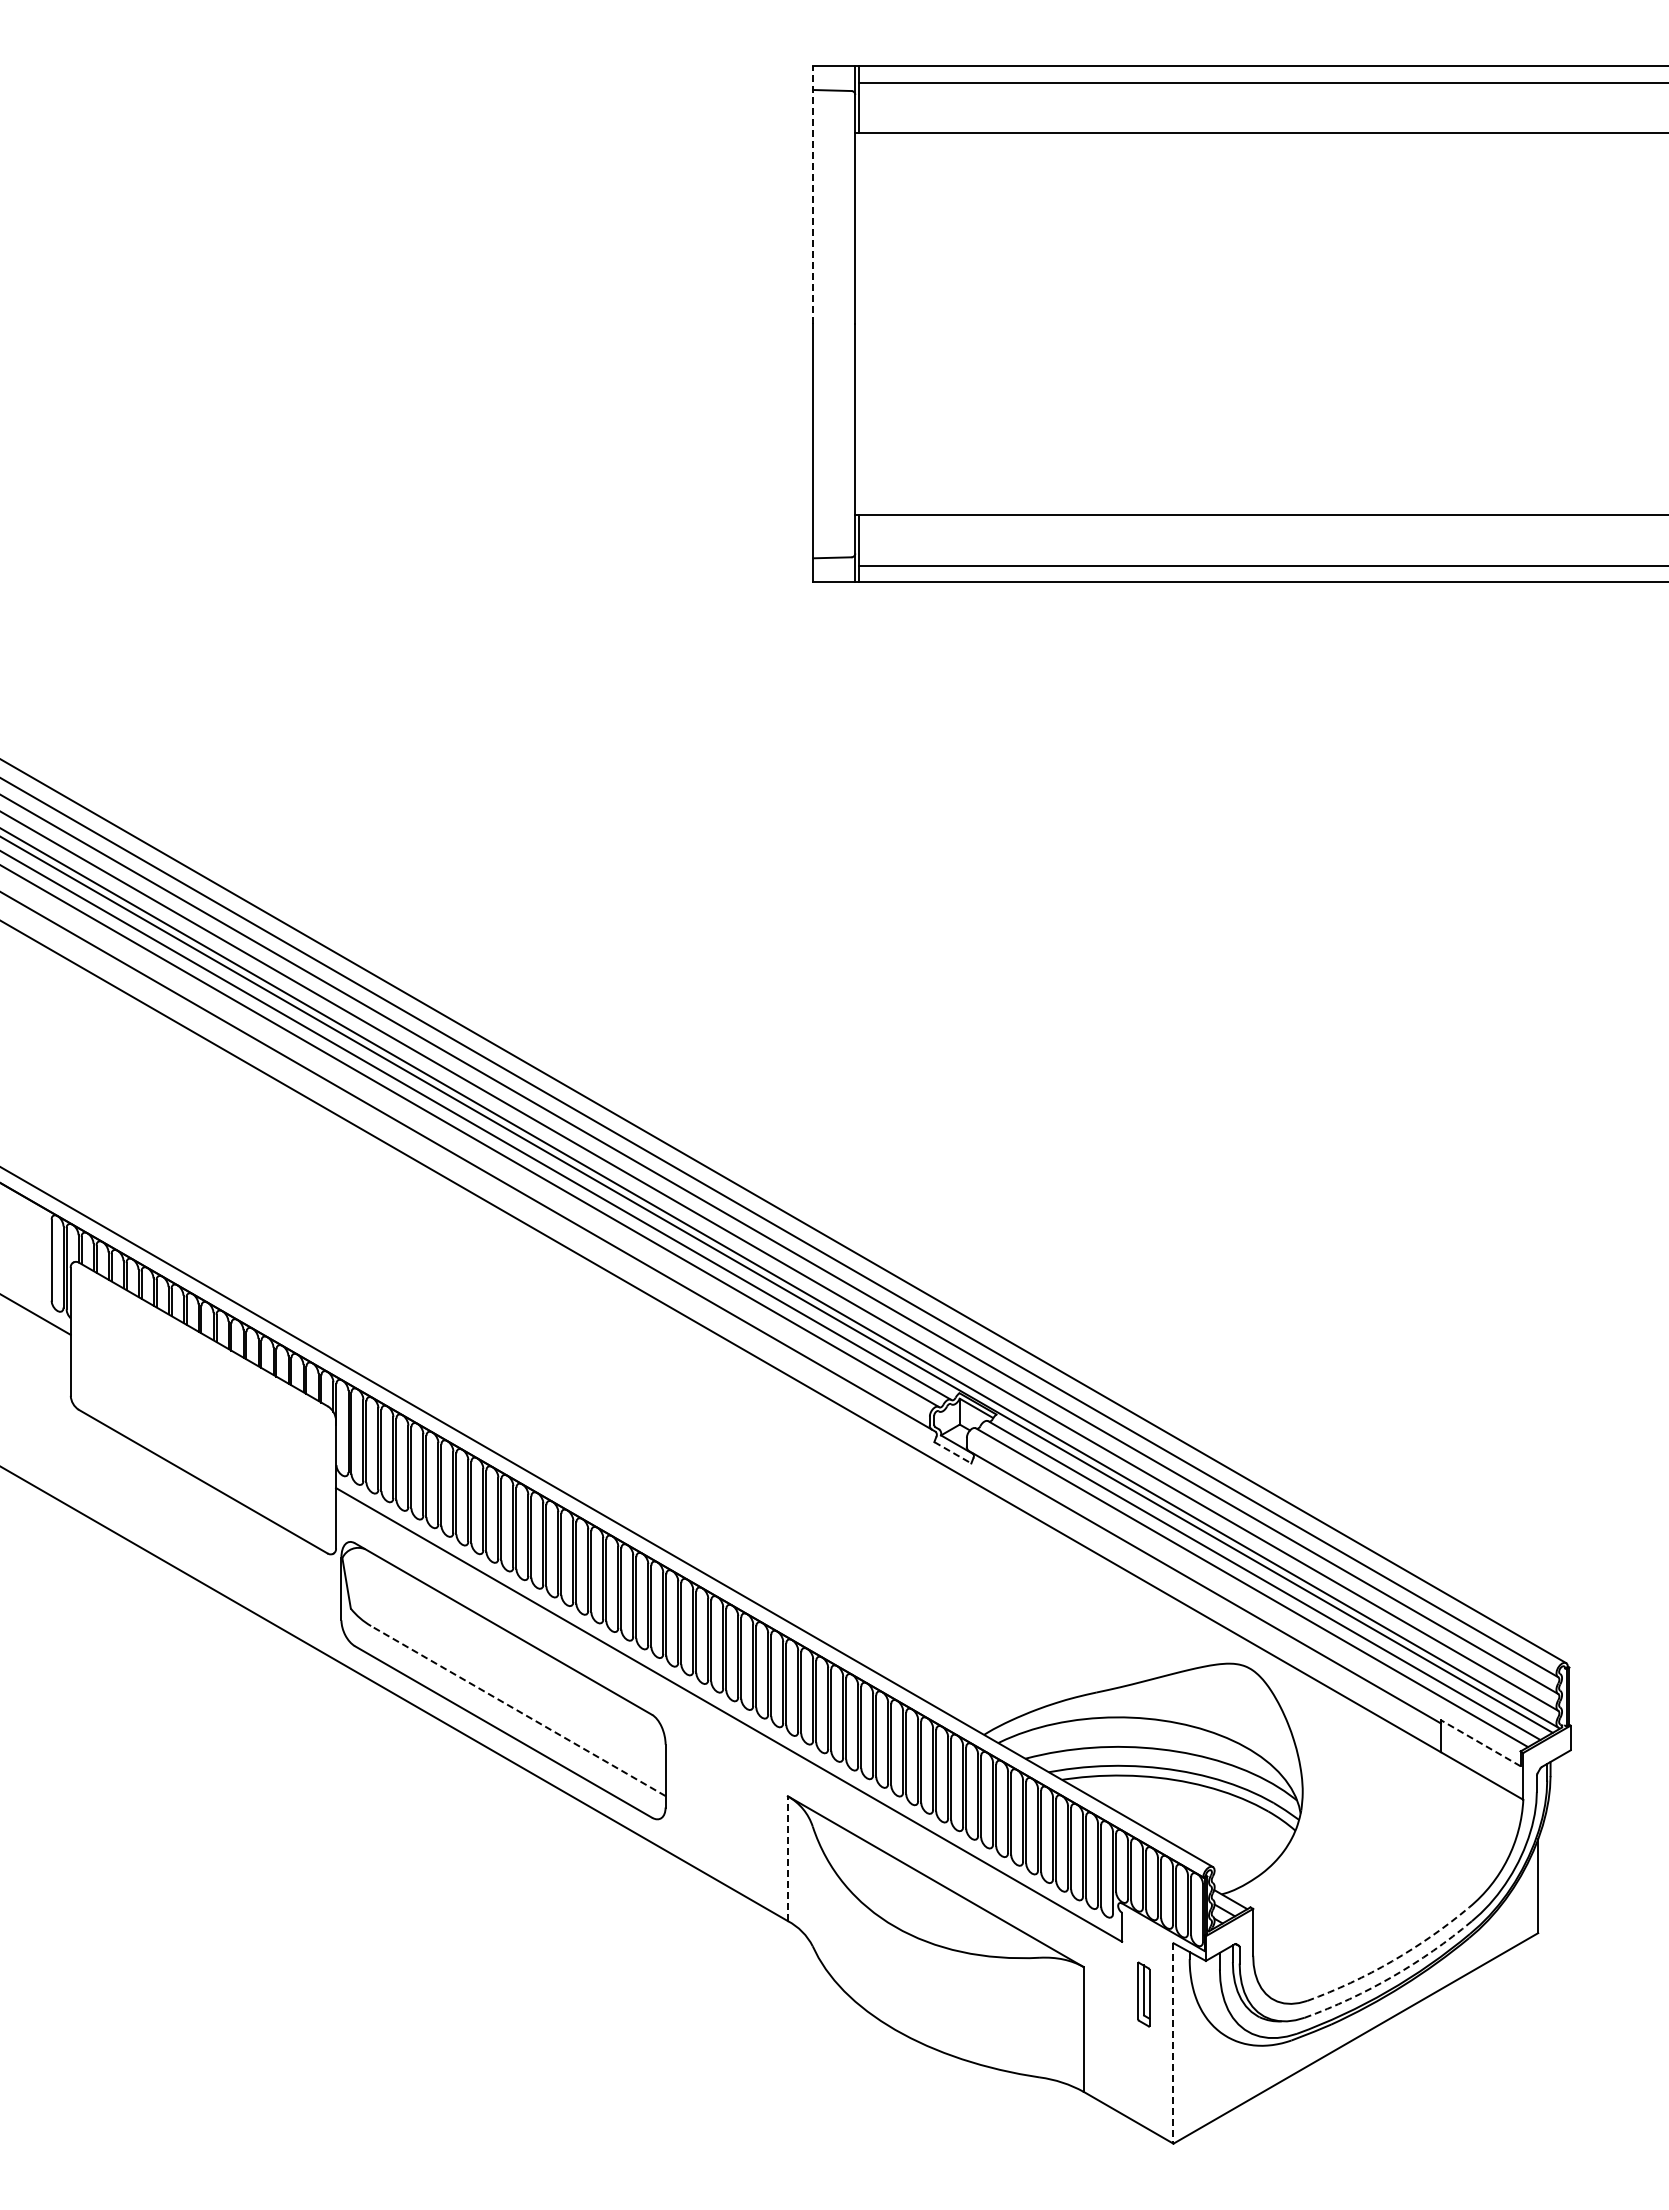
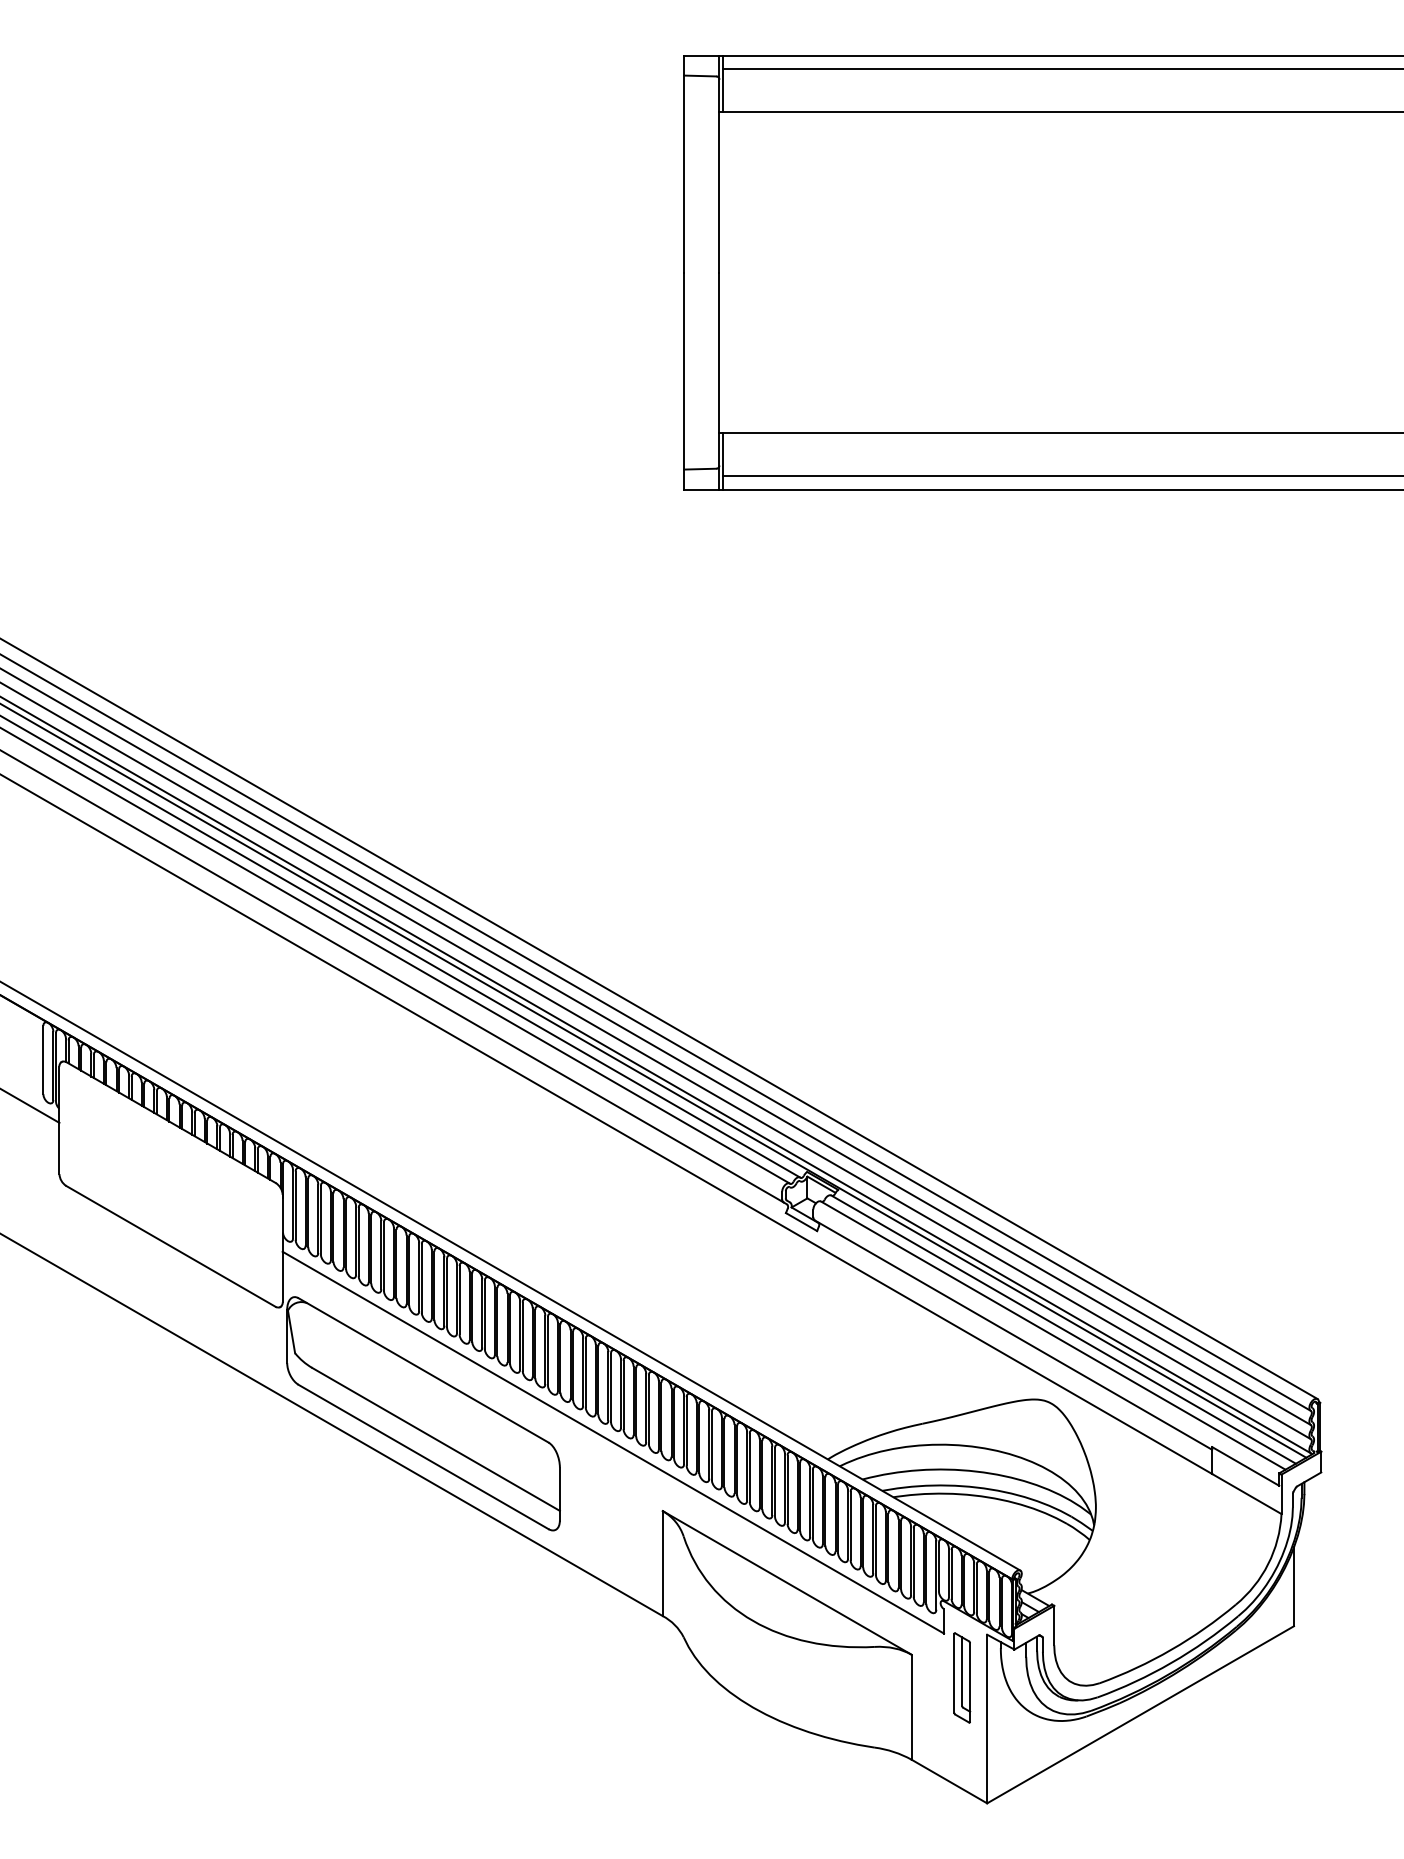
line: (813, 195) -> (684, 164), dashed -> solid
line: (953, 1453) -> (802, 1222), dashed -> solid
line: (517, 1710) -> (435, 1438), dashed -> solid
line: (1480, 1742) -> (1245, 1465), dashed -> solid
line: (787, 1858) -> (662, 1563), dashed -> solid
arc: (1392, 1961) -> (1171, 1650), dashed -> solid
arc: (1392, 1976) -> (1171, 1662), dashed -> solid
part: (1143, 1994) -> (961, 1677), size x1.67
line: (1173, 2043) -> (987, 1719), dashed -> solid

